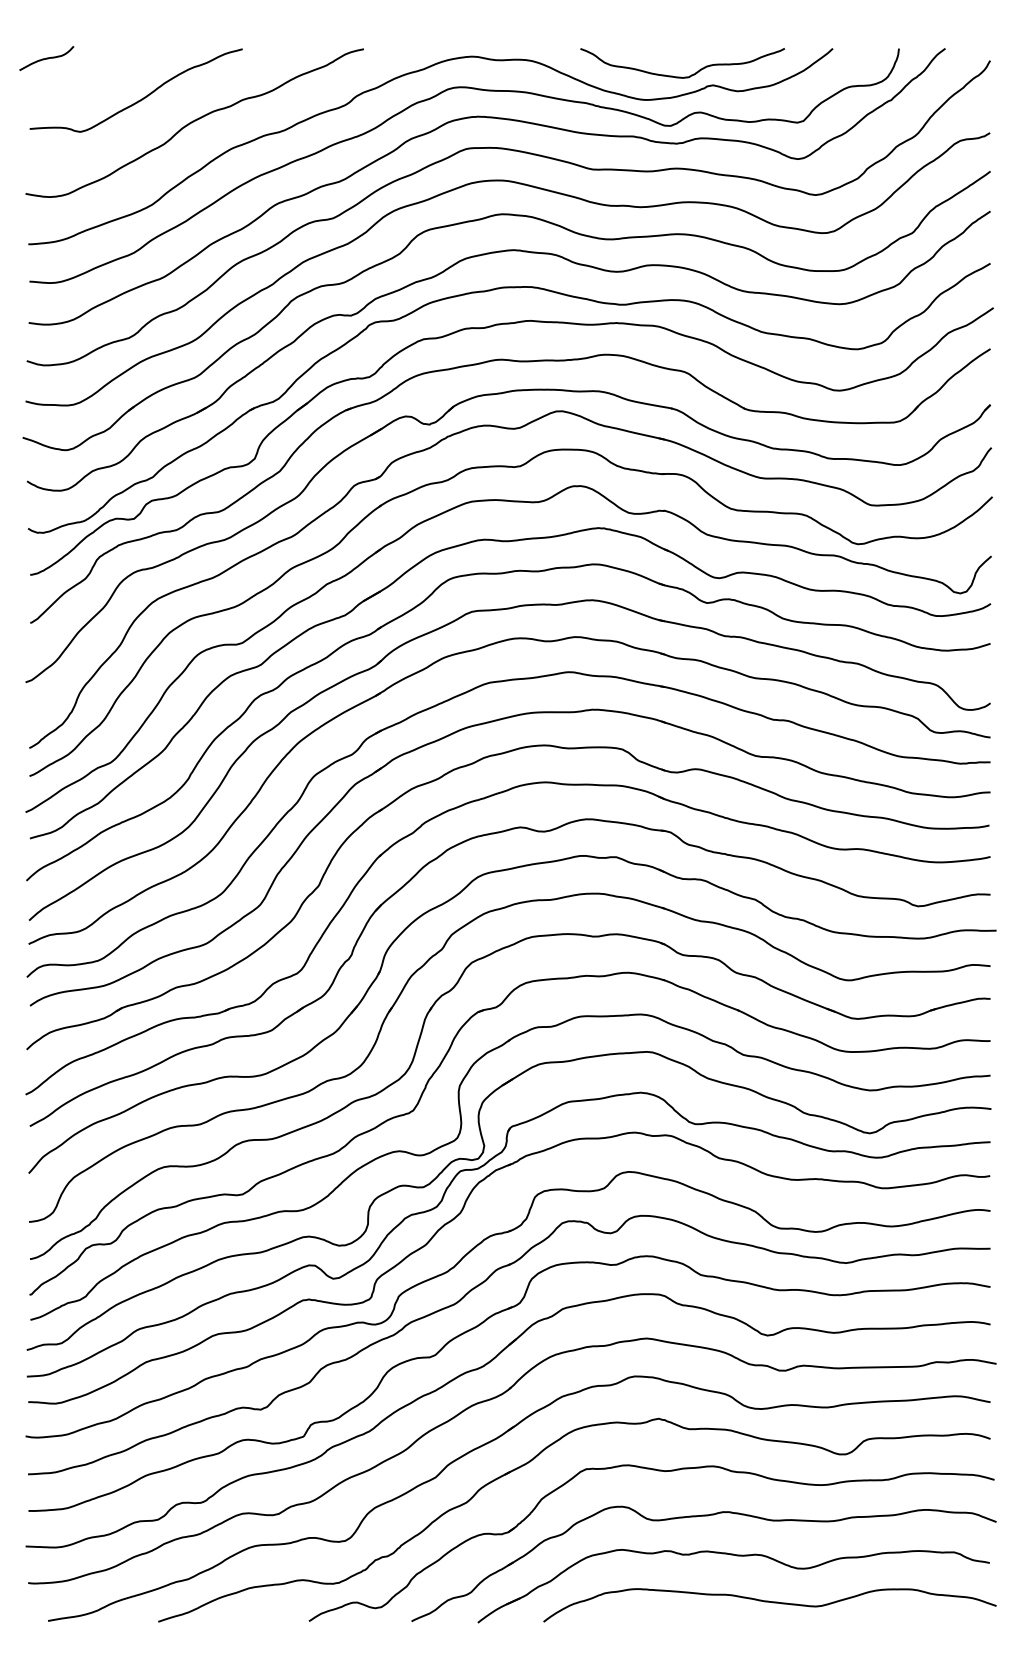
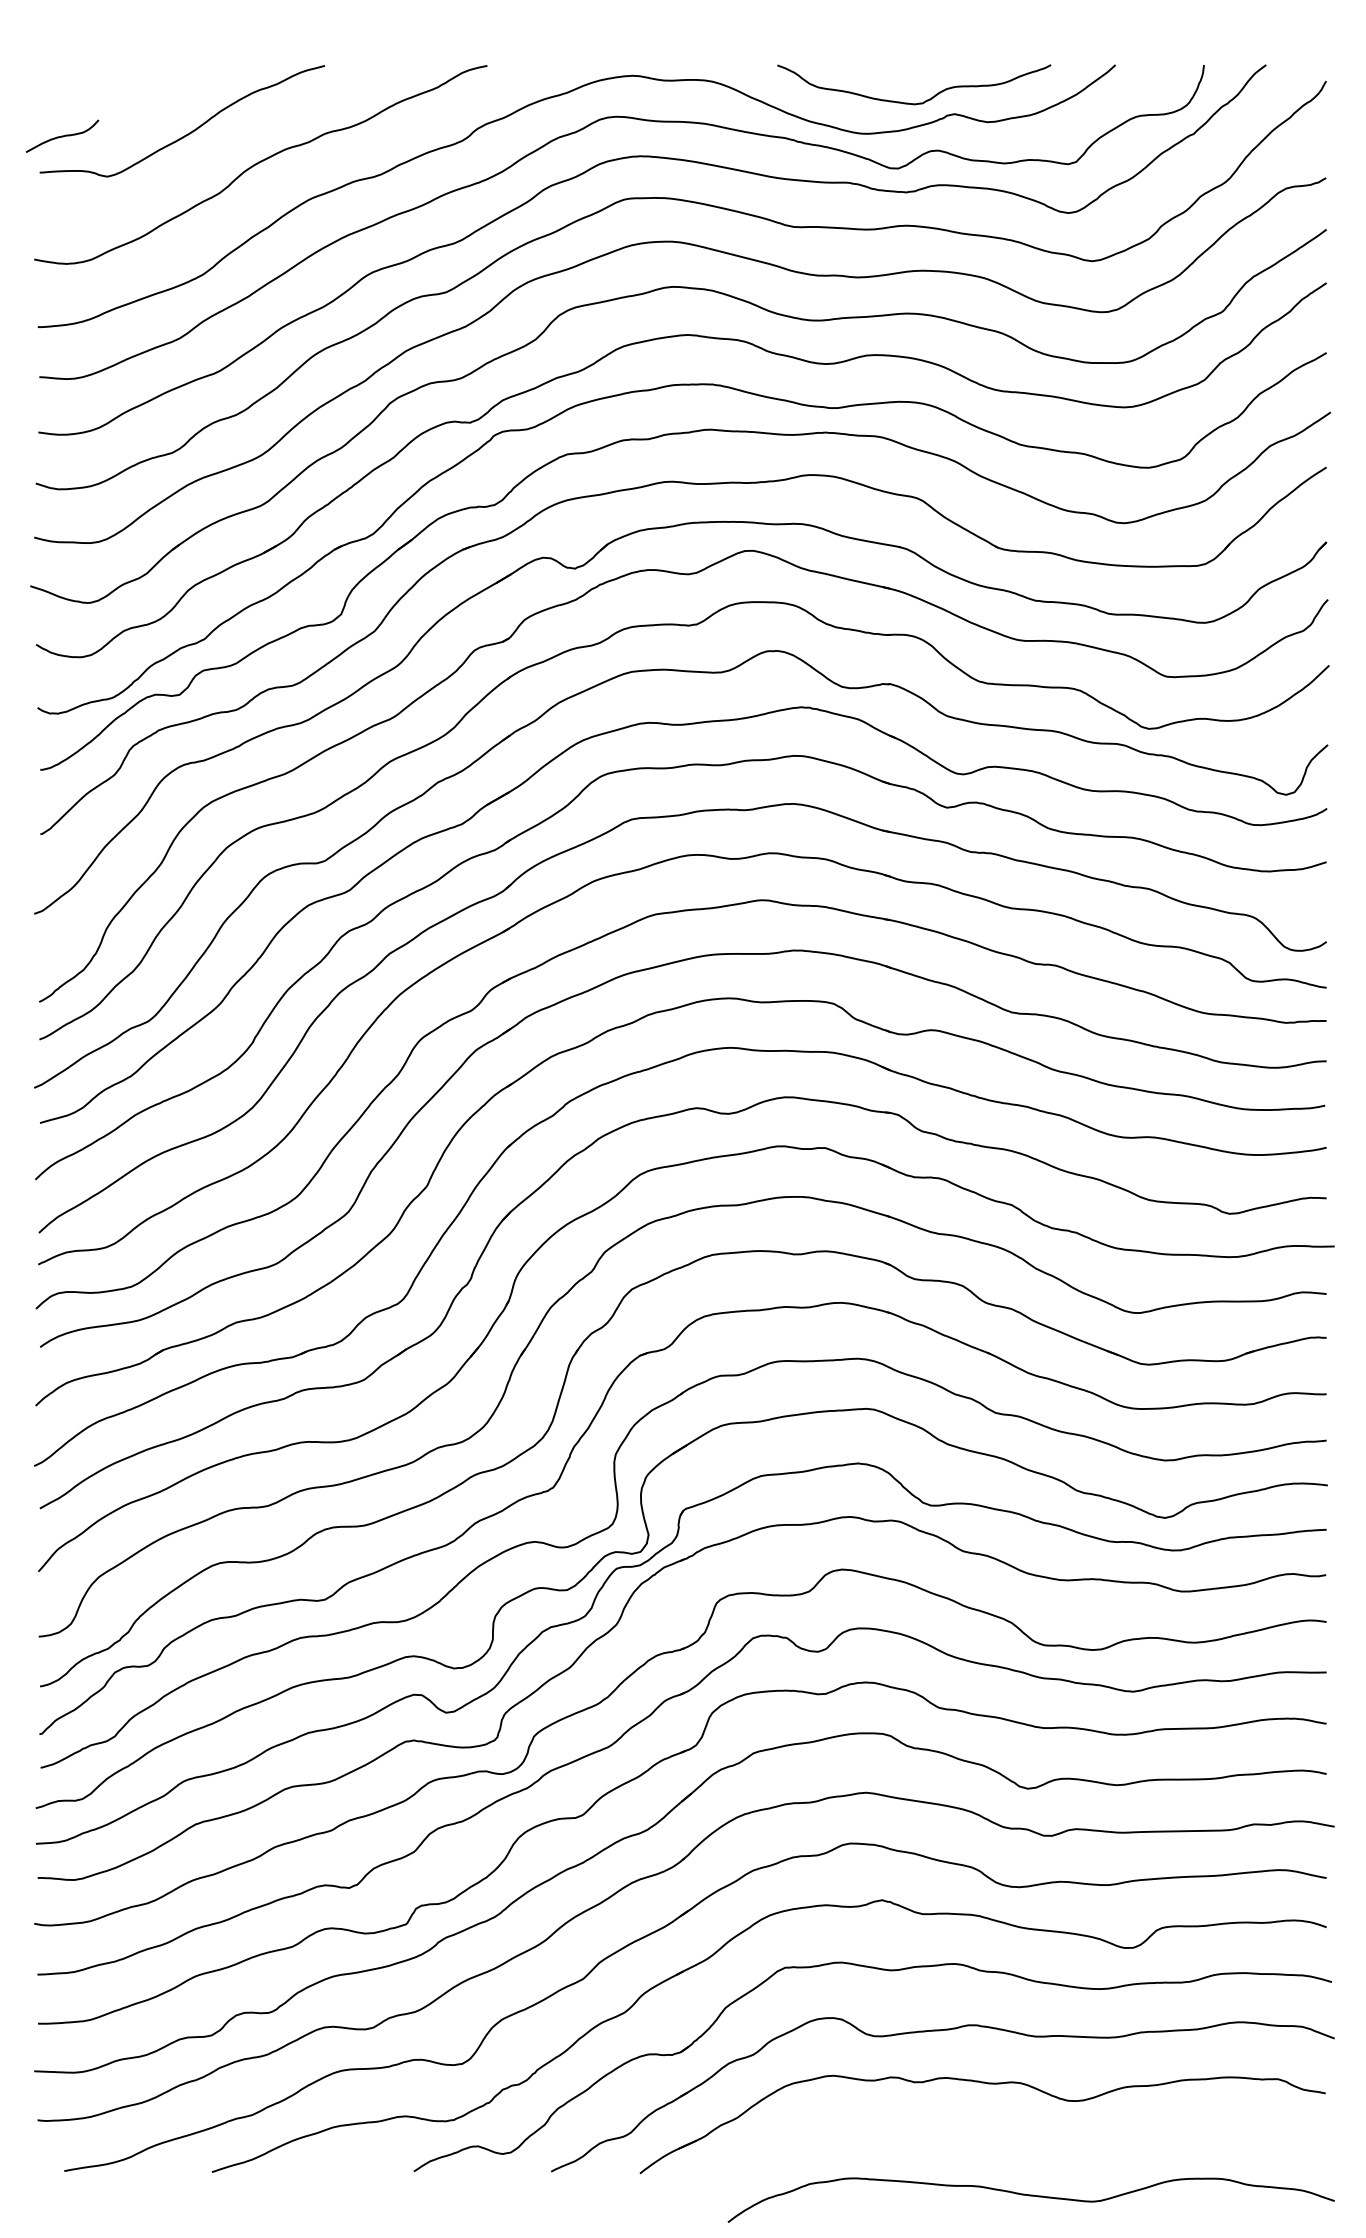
curve: (46, 57) -> (62, 135), moved
curve: (769, 1602) -> (1030, 2196), moved

